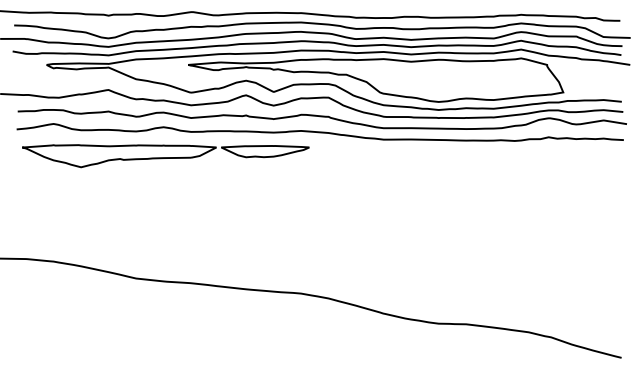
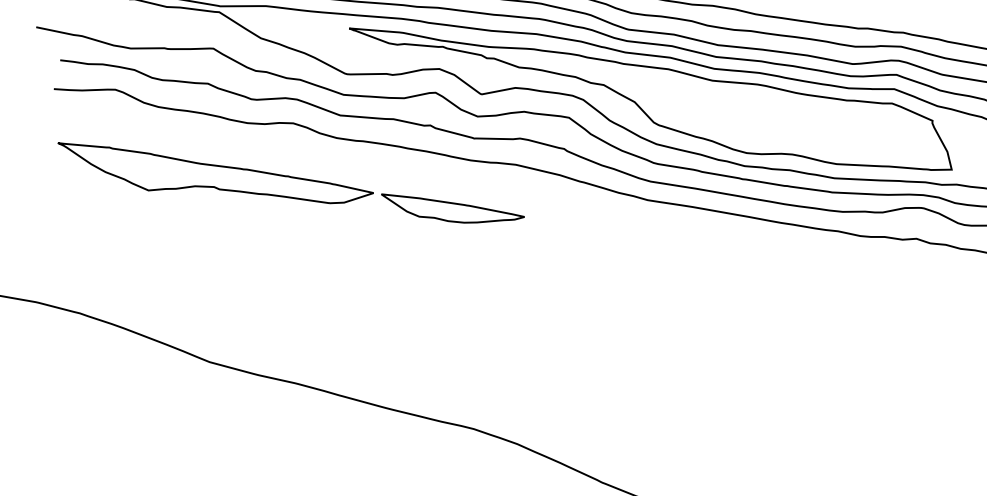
part: (165, 156) -> (288, 194), moved

